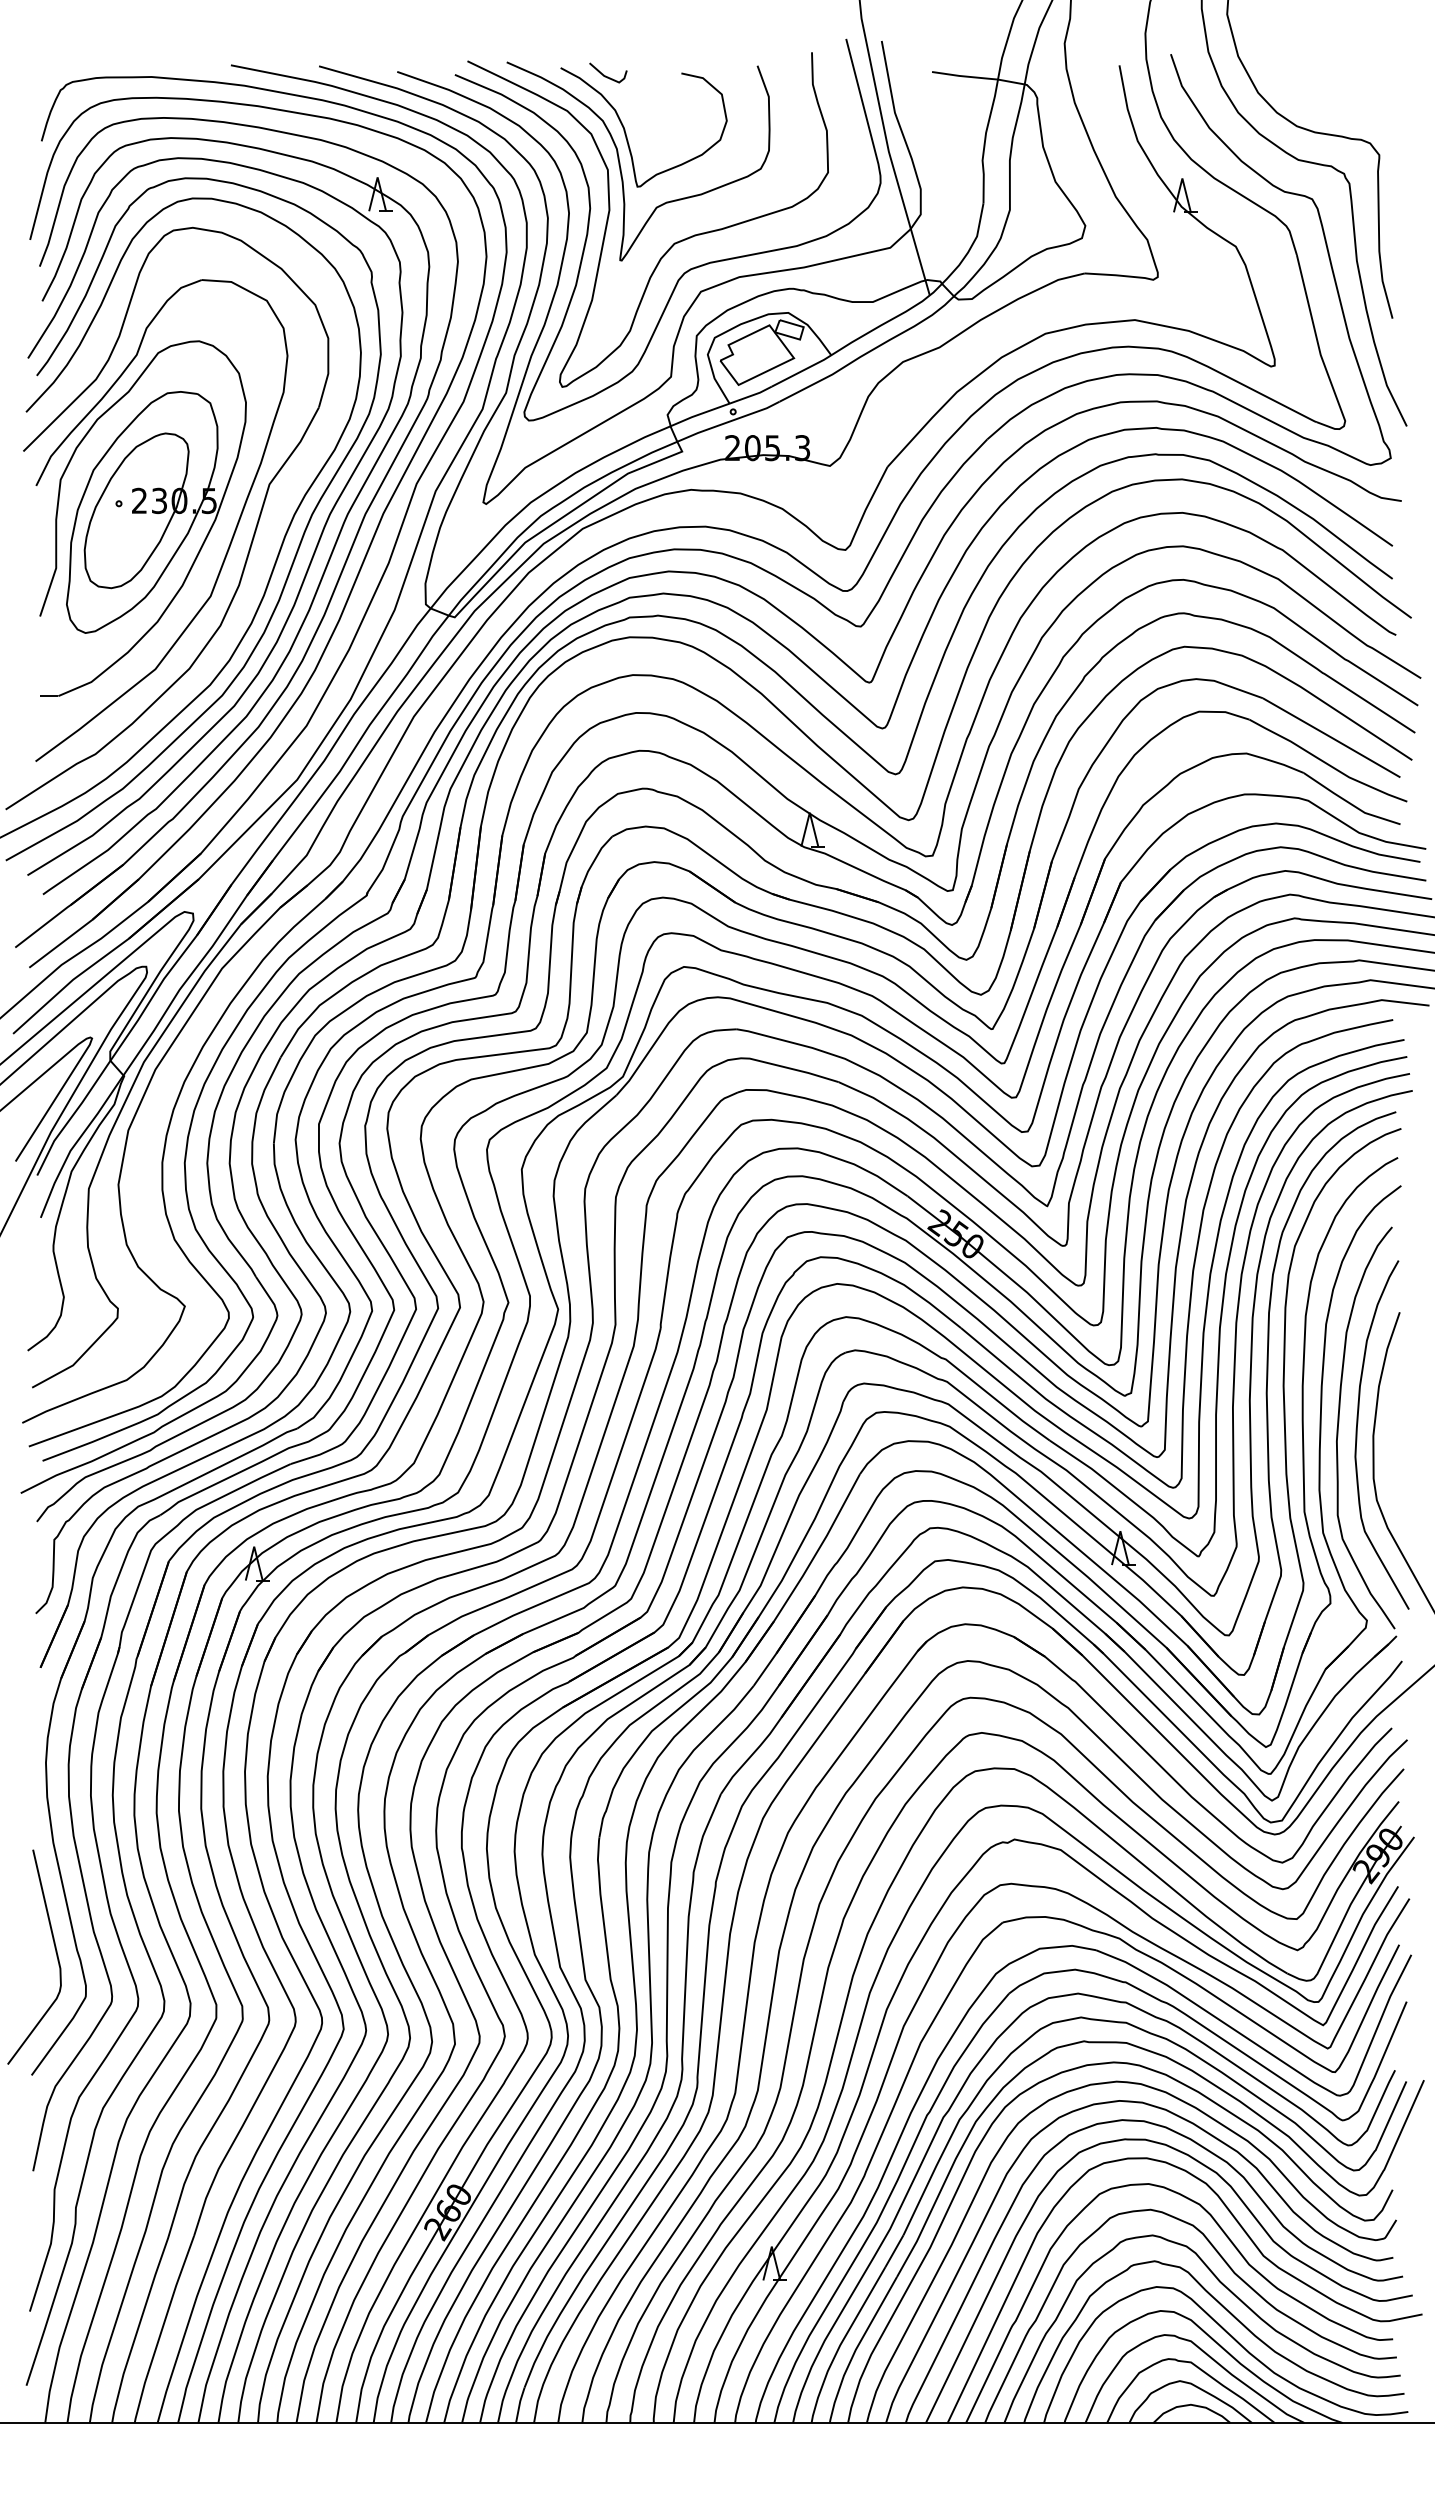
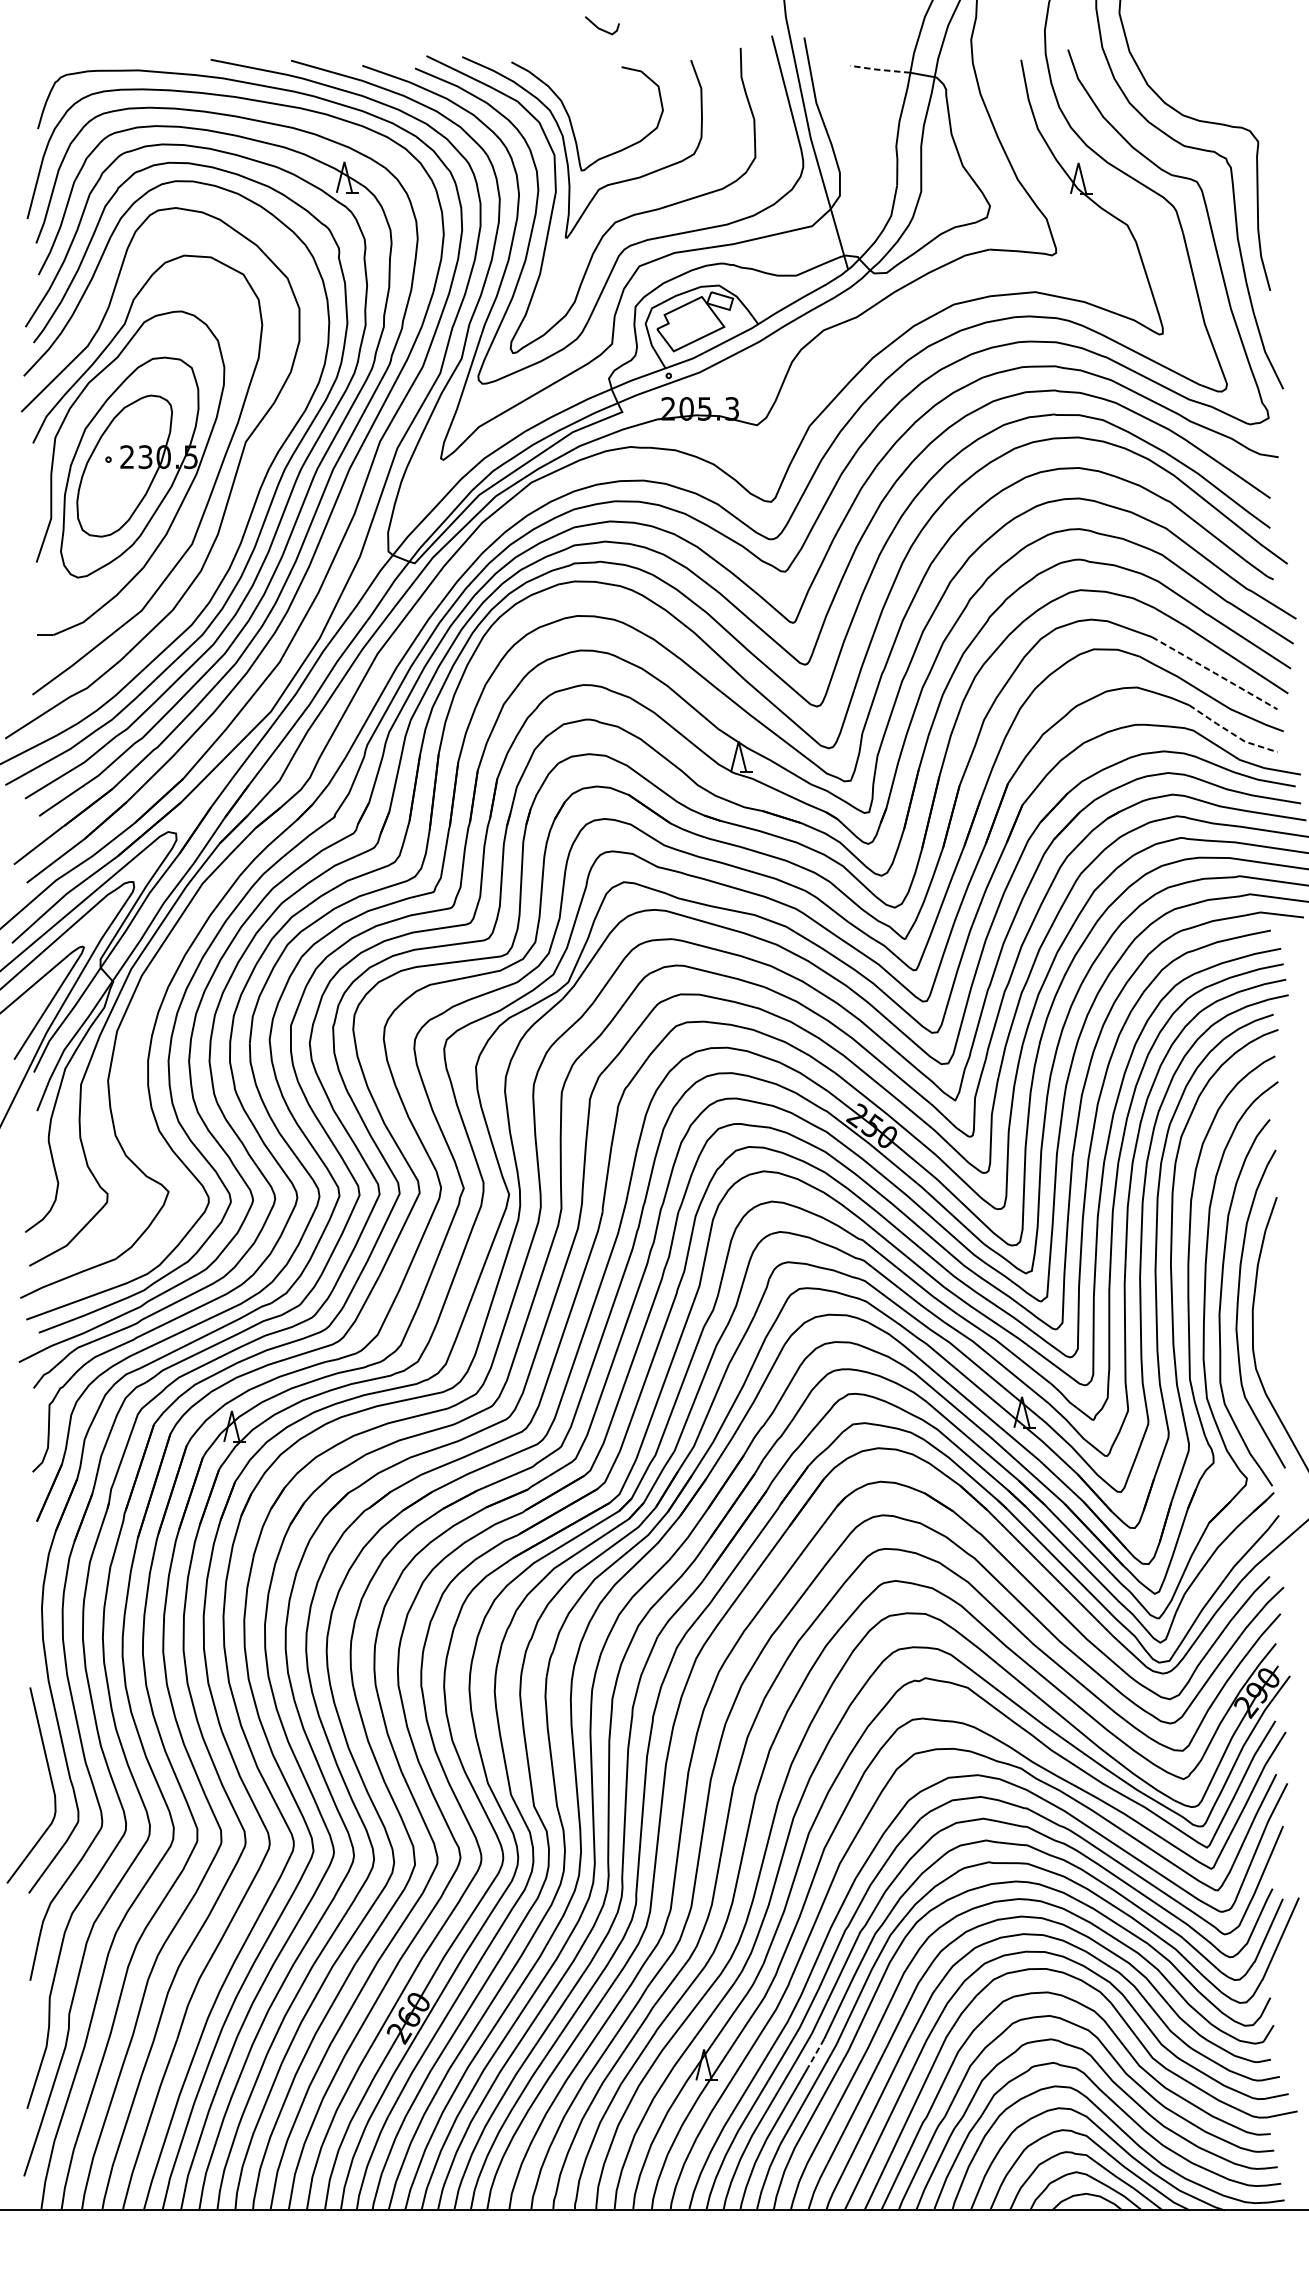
line: (608, 76) -> (602, 28), moved
line: (964, 76) -> (879, 69), solid -> dashed
line: (1332, 738) -> (1215, 673), solid -> dashed
line: (1349, 803) -> (1231, 733), solid -> dashed
line: (894, 2251) -> (815, 2053), solid -> dashed

